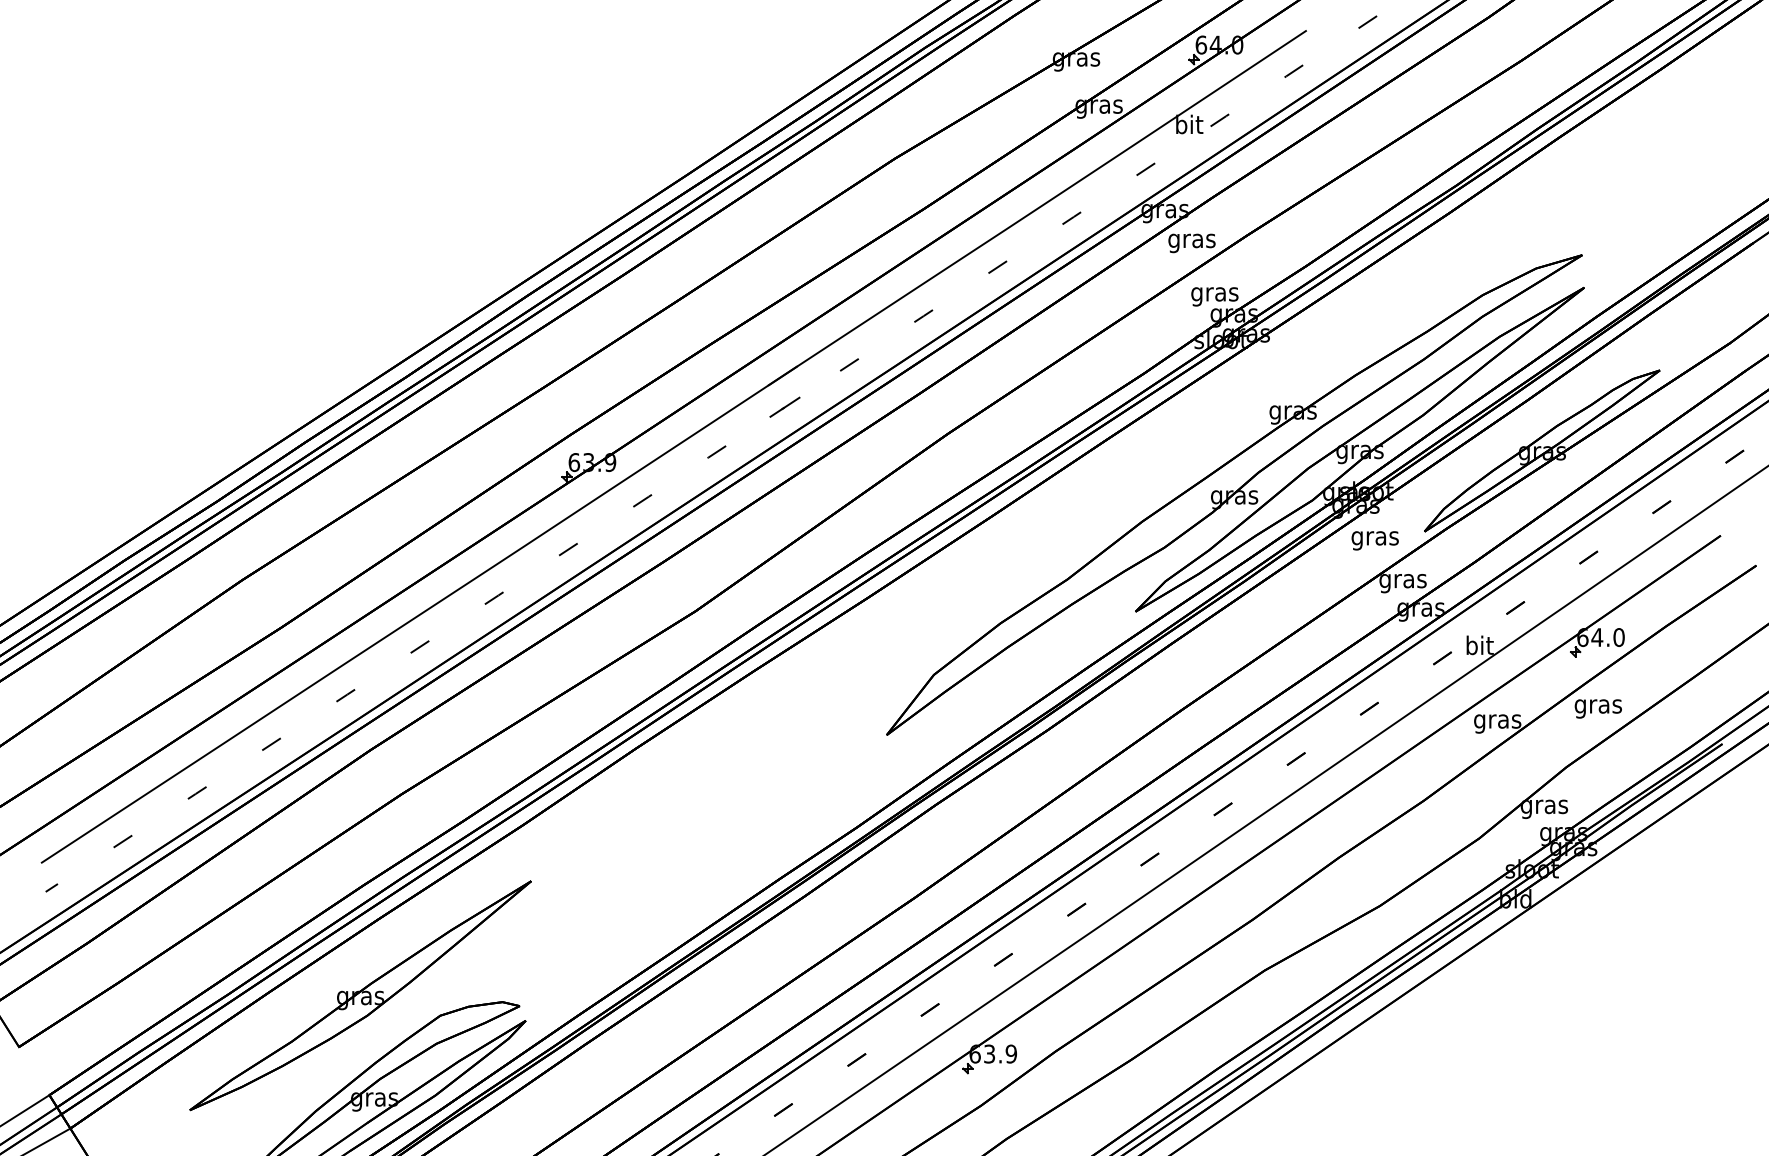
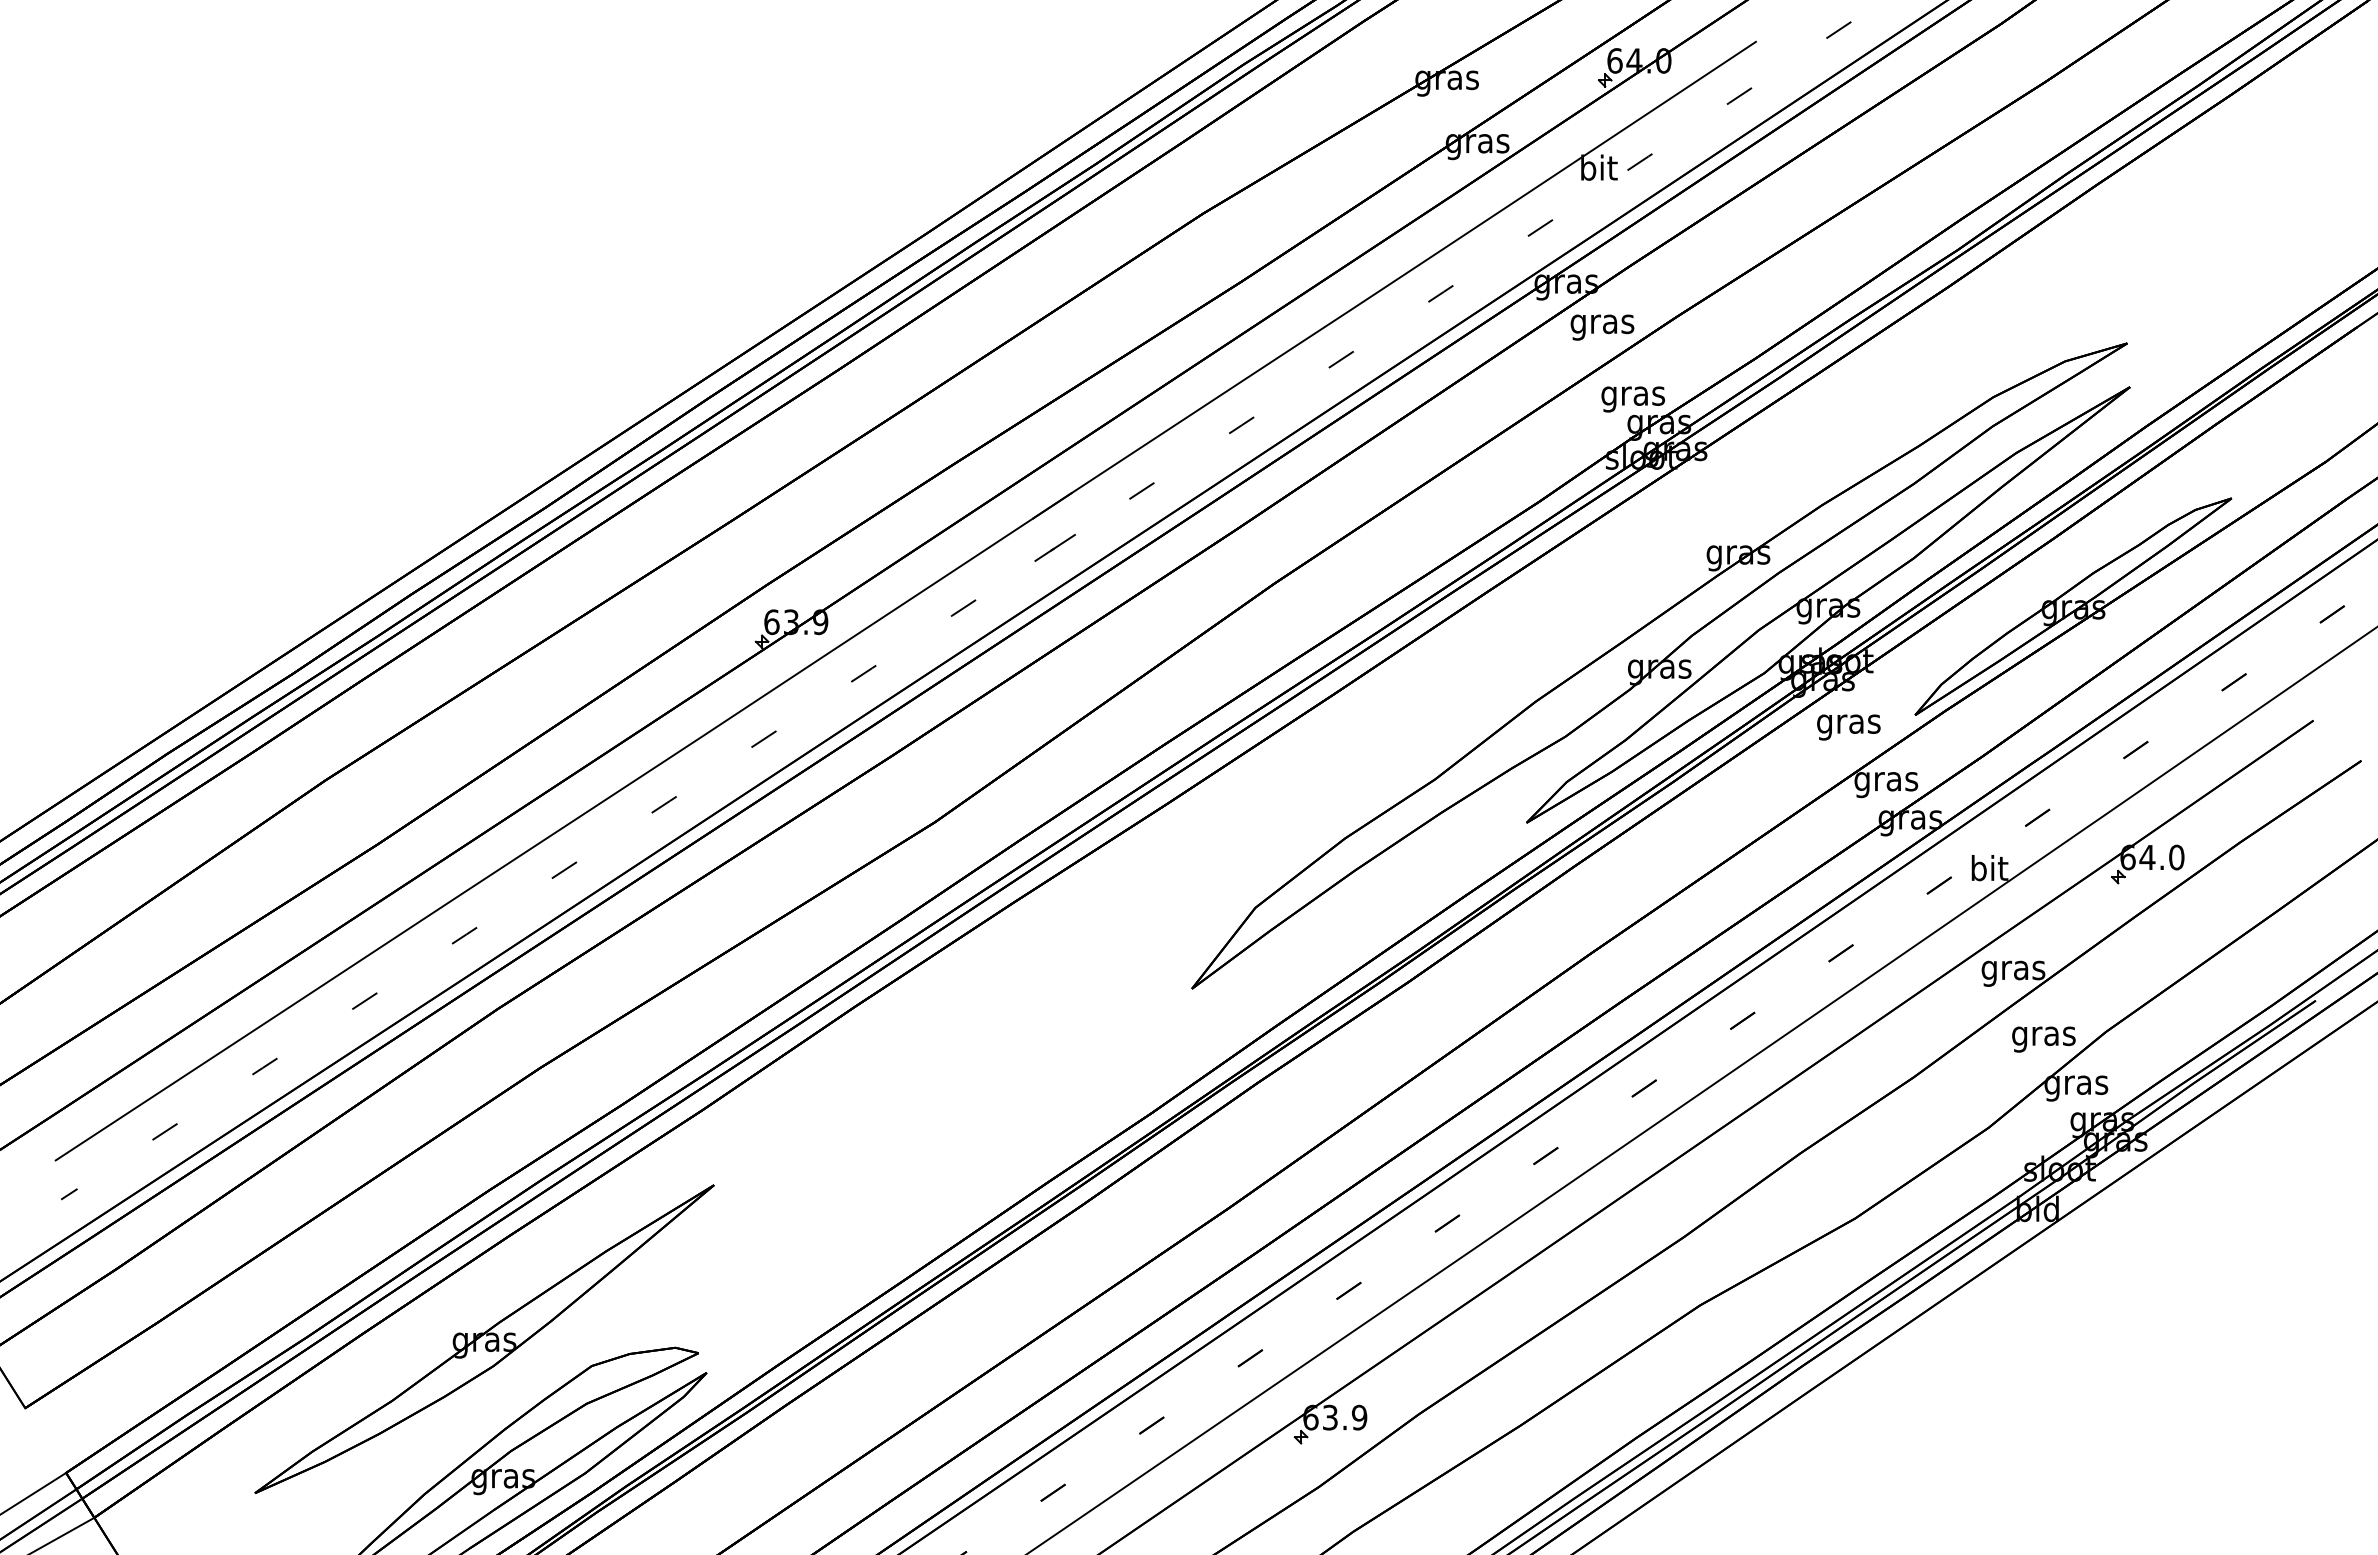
text: (1598, 708) -> (2043, 1039), moved

